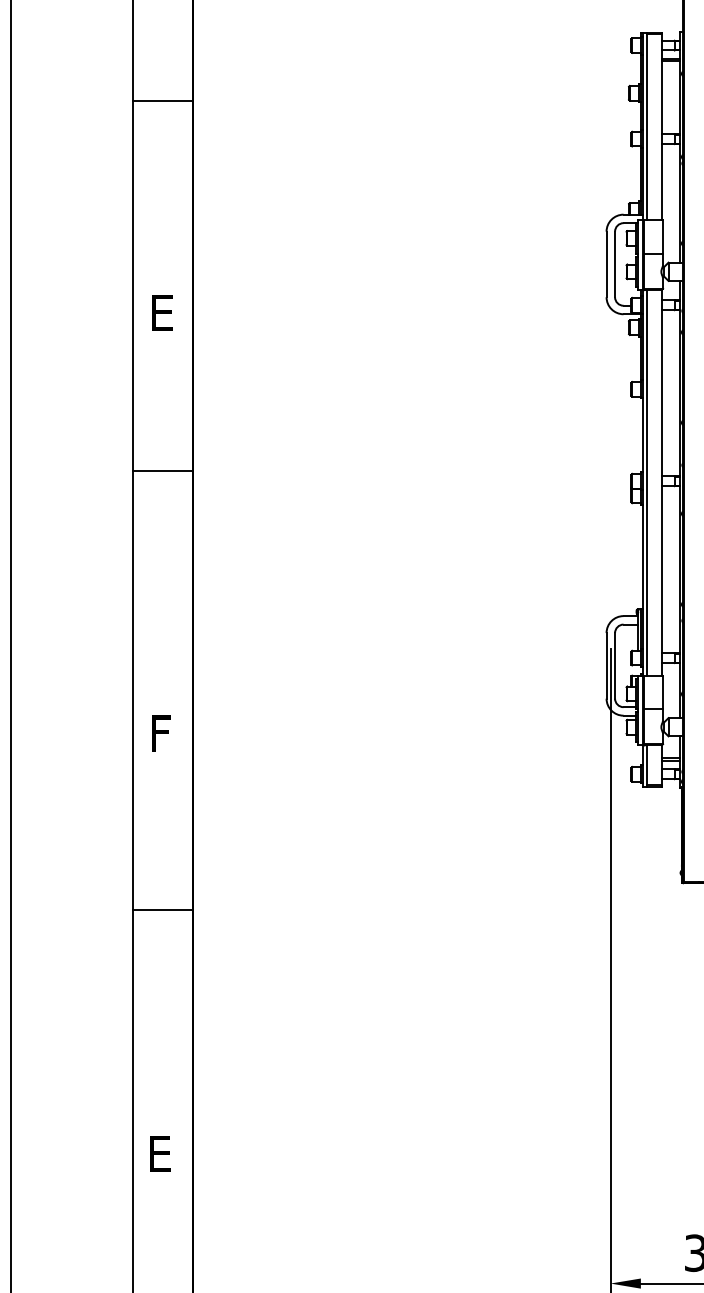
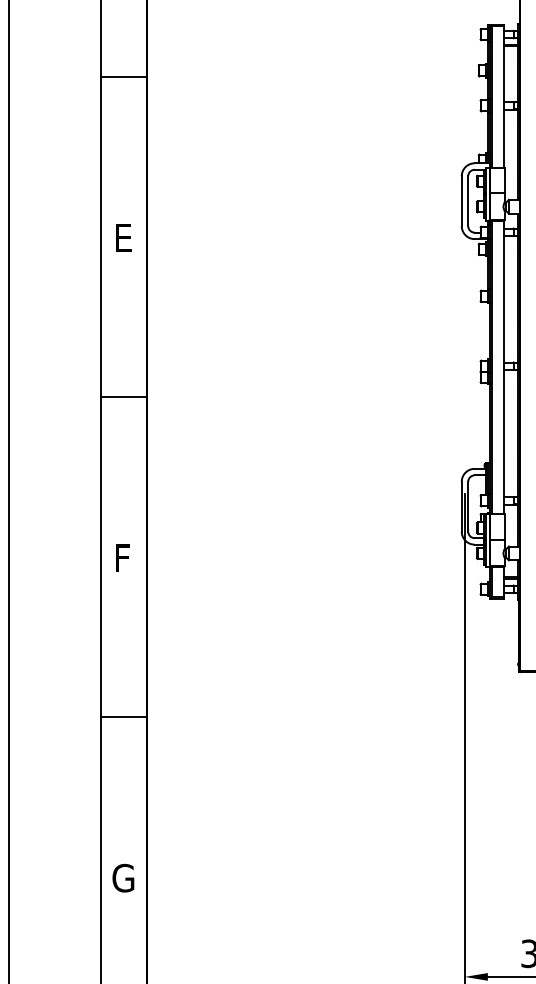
line: (163, 471) -> (124, 396), moved
line: (163, 909) -> (124, 716), moved
text: (162, 1152) -> (123, 877), E -> G

